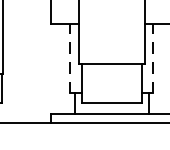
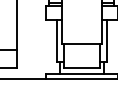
line: (70, 59) -> (57, 41), dashed -> solid
line: (153, 59) -> (106, 41), dashed -> solid

